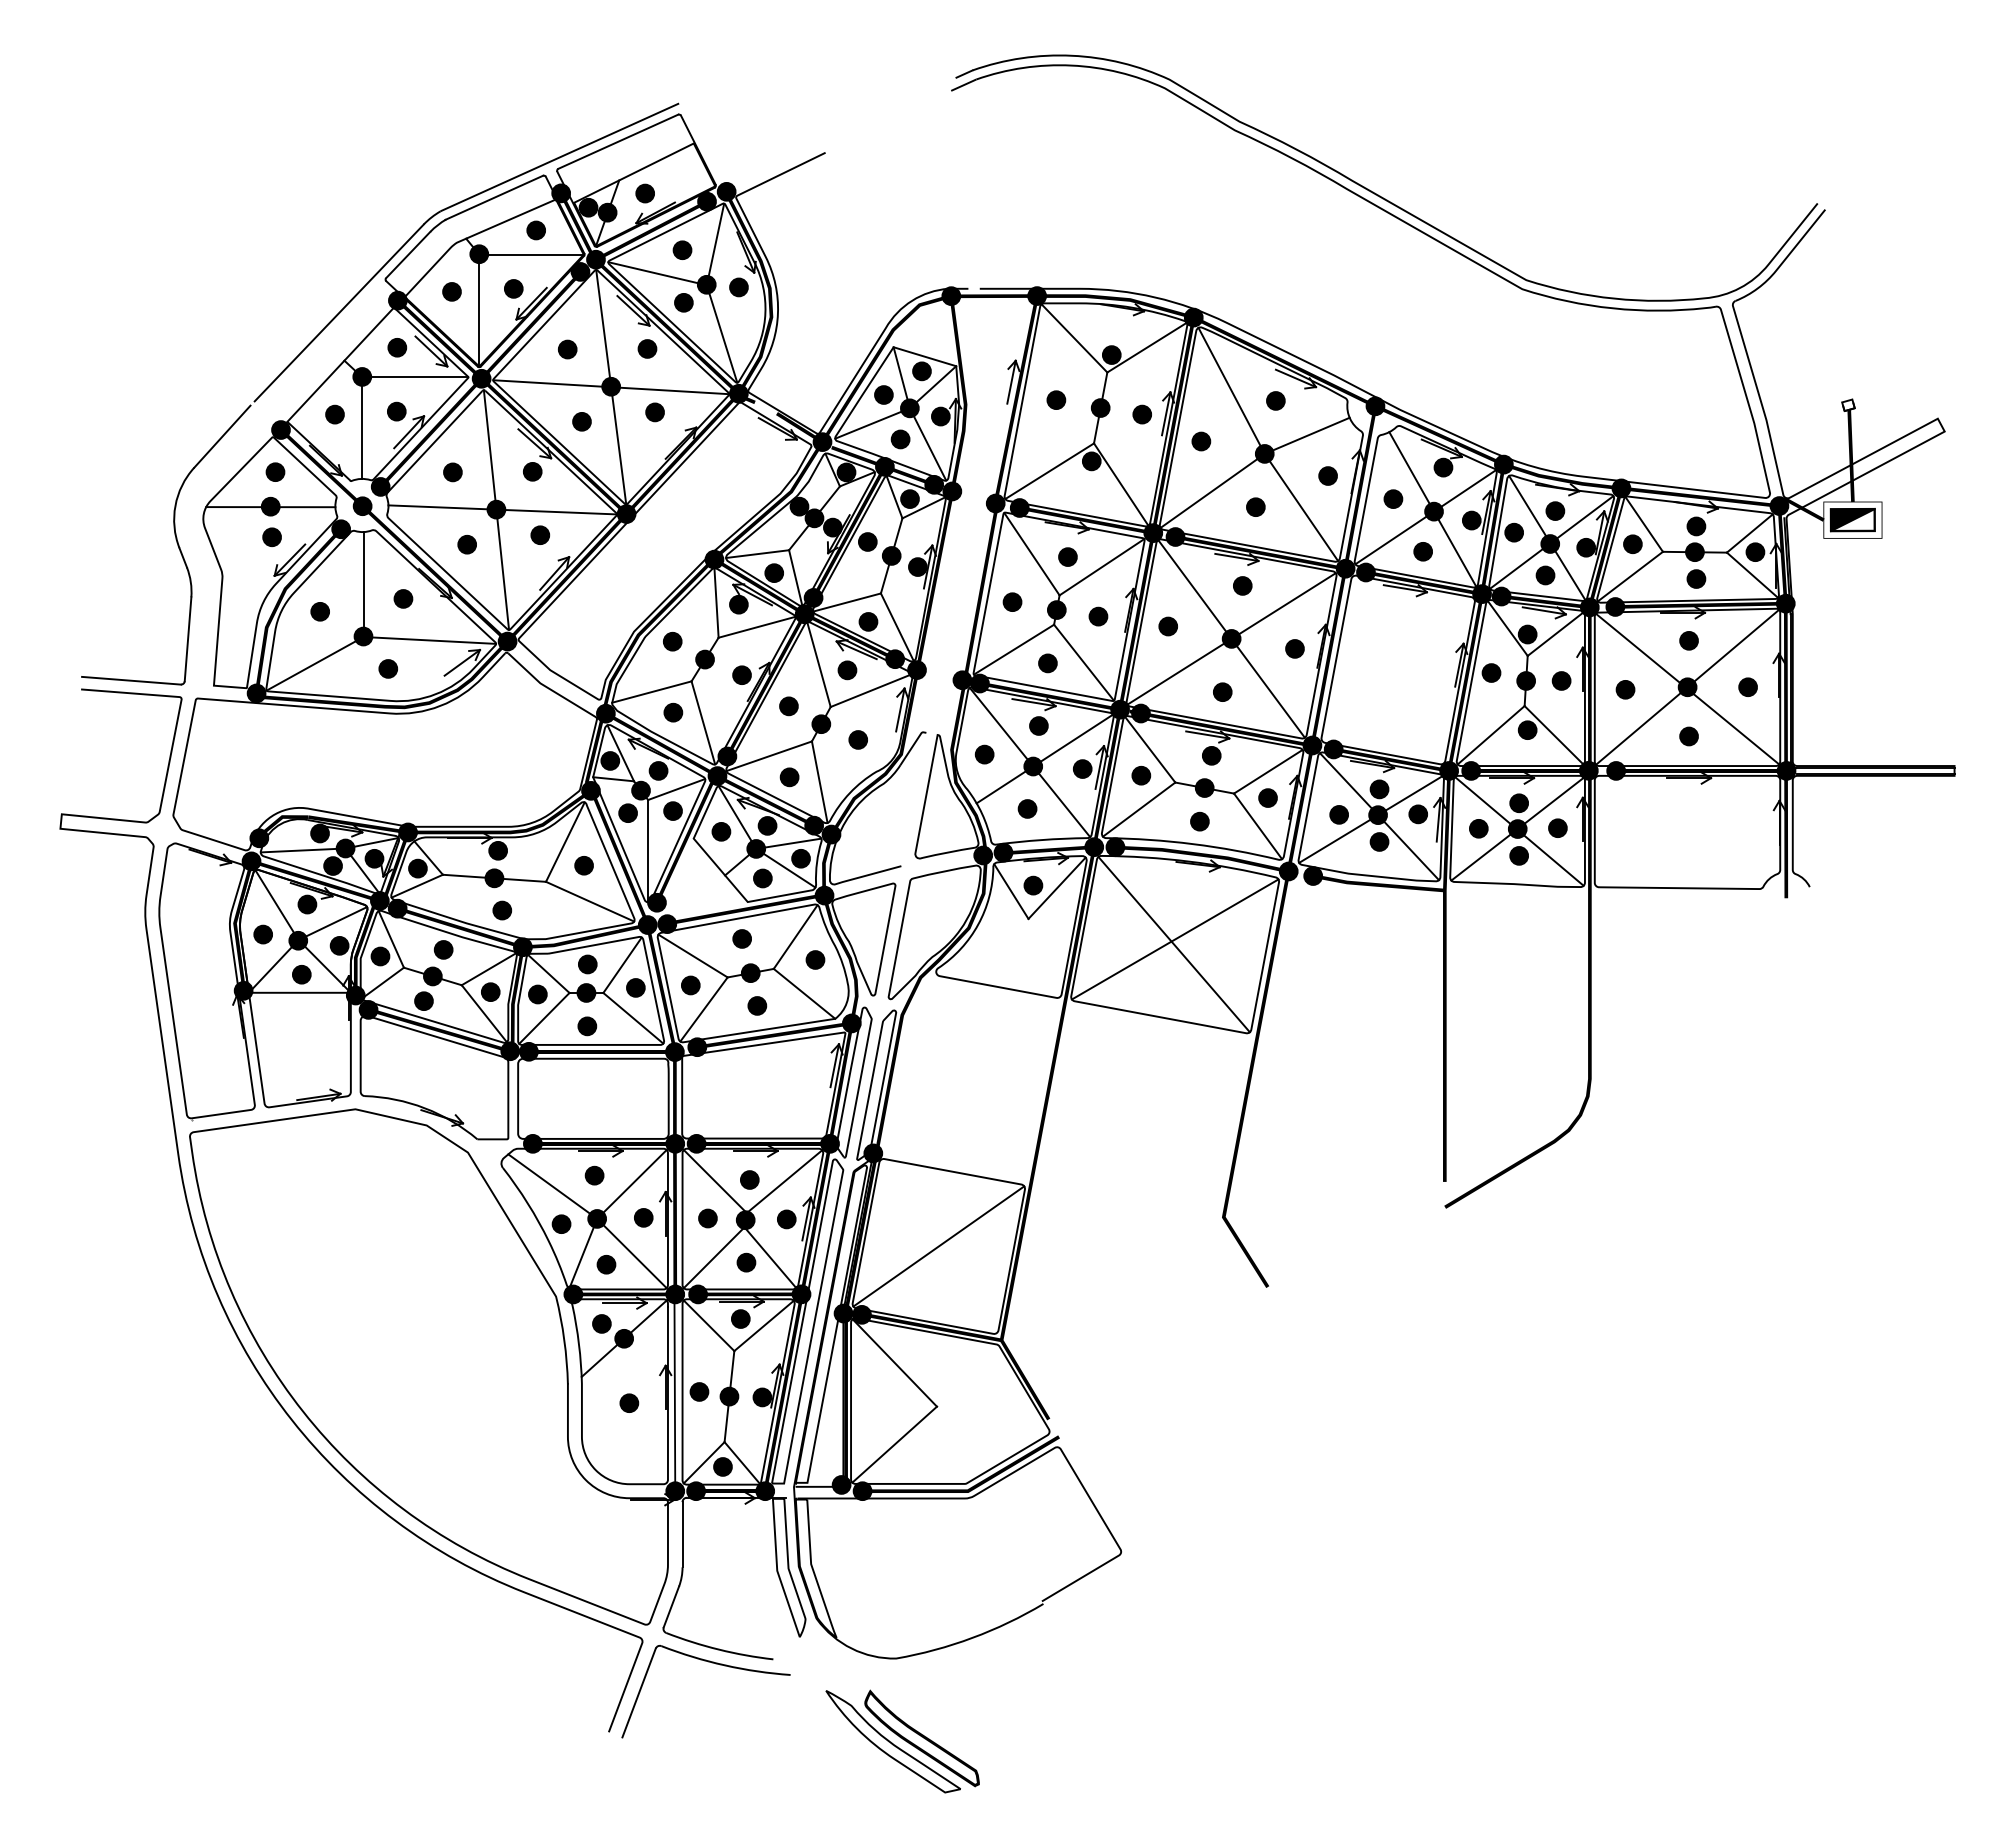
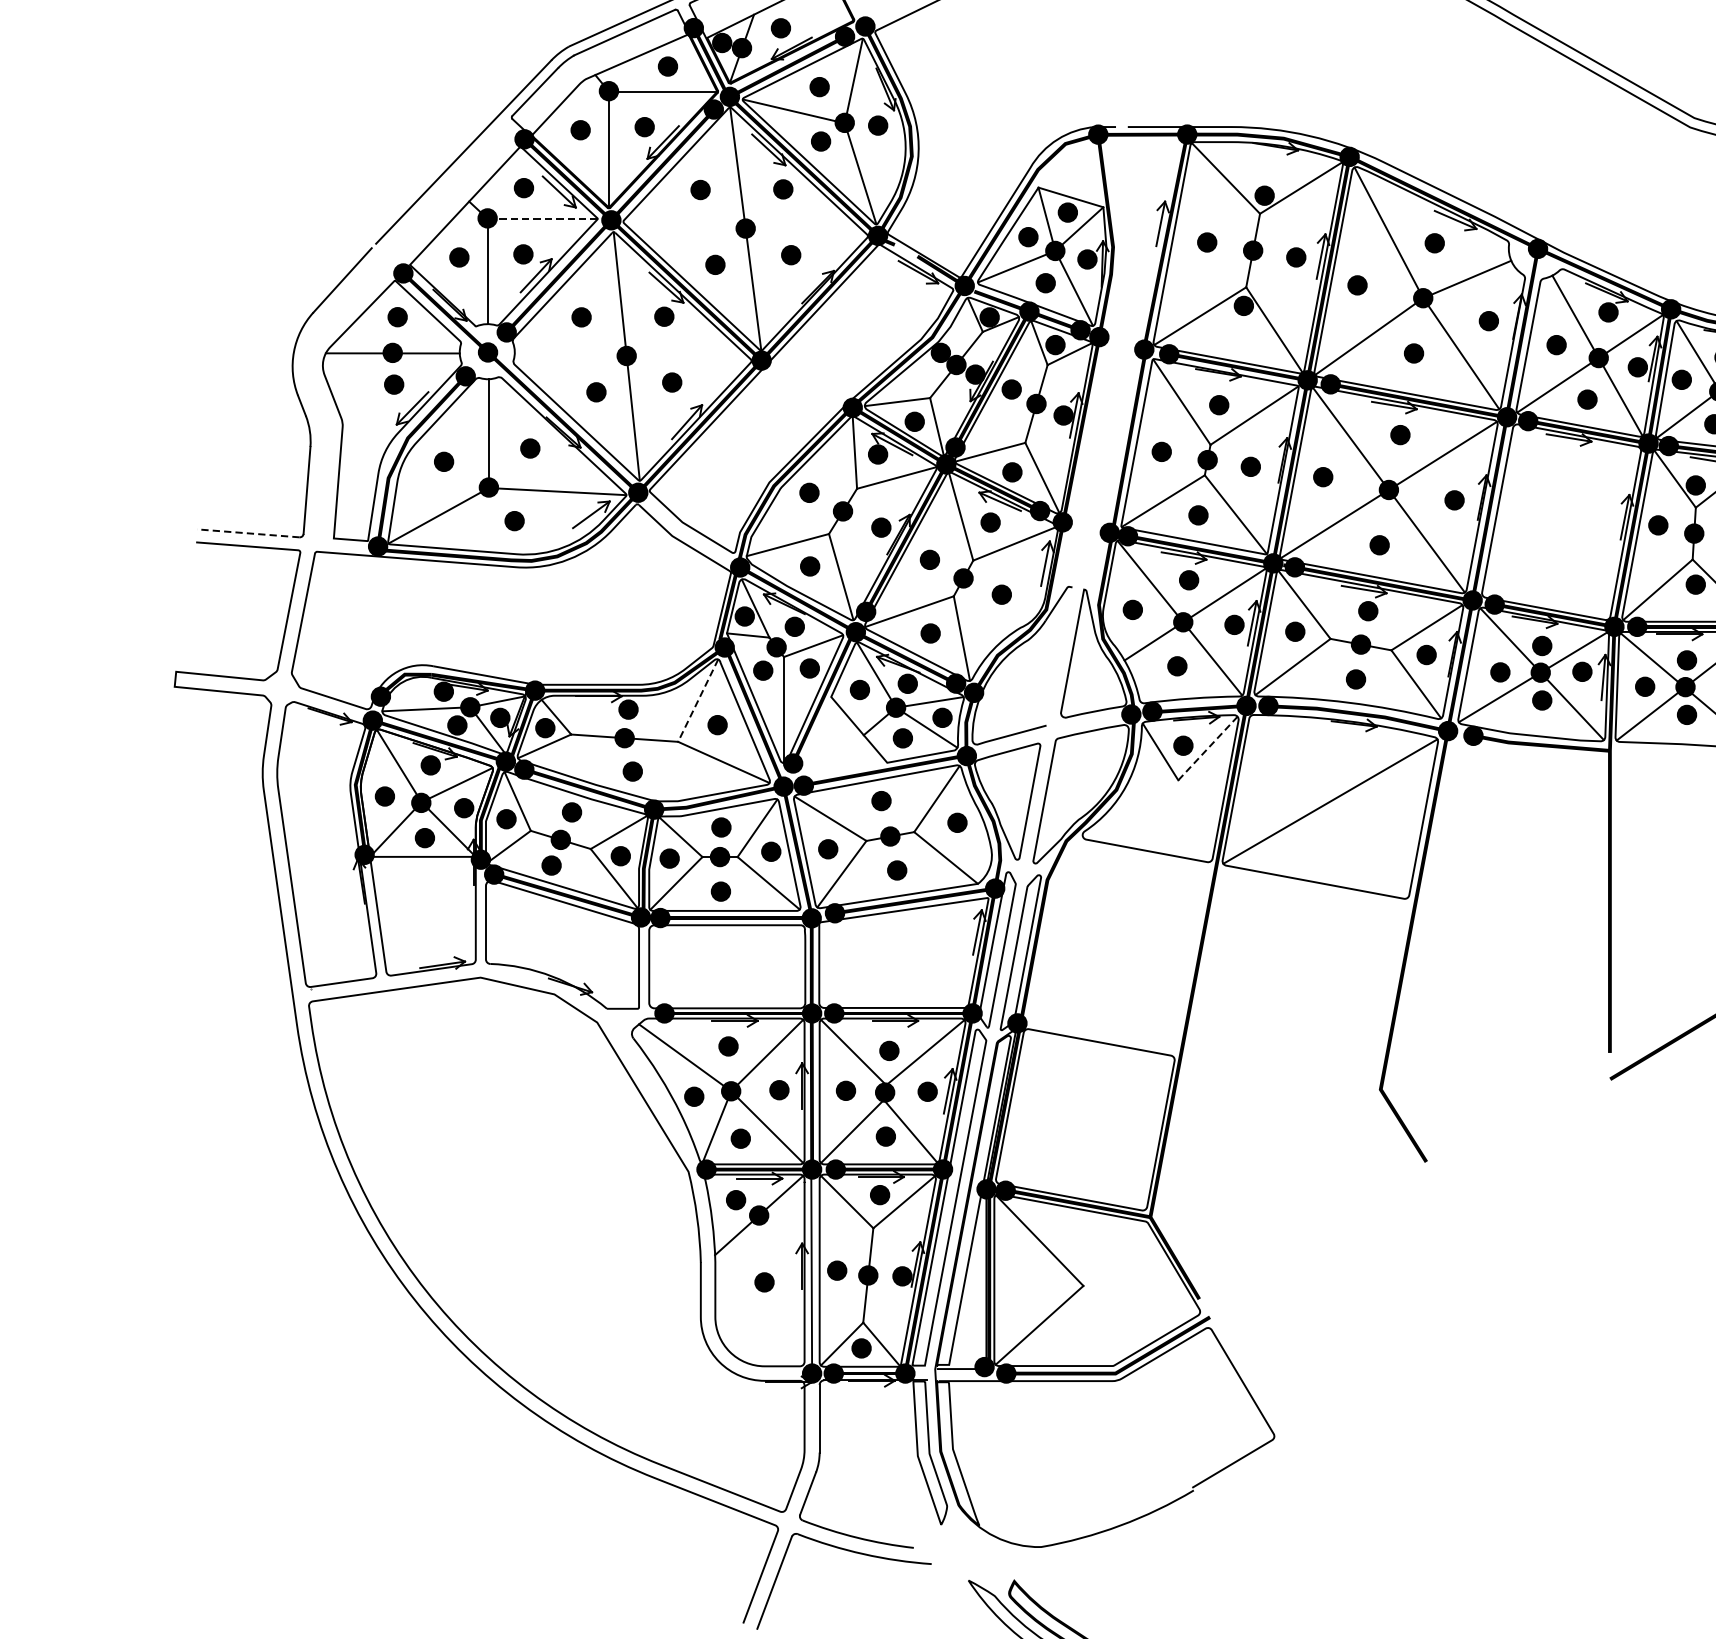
line: (414, 377) -> (541, 218), solid -> dashed
line: (611, 387) -> (746, 229), removed
line: (502, 509) -> (633, 355), removed
line: (131, 680) -> (248, 533), solid -> dashed
line: (565, 842) -> (698, 701), solid -> dashed
line: (1057, 888) -> (1208, 748), solid -> dashed
line: (1173, 944) -> (1328, 806), removed
line: (938, 1246) -> (1085, 1119), removed

